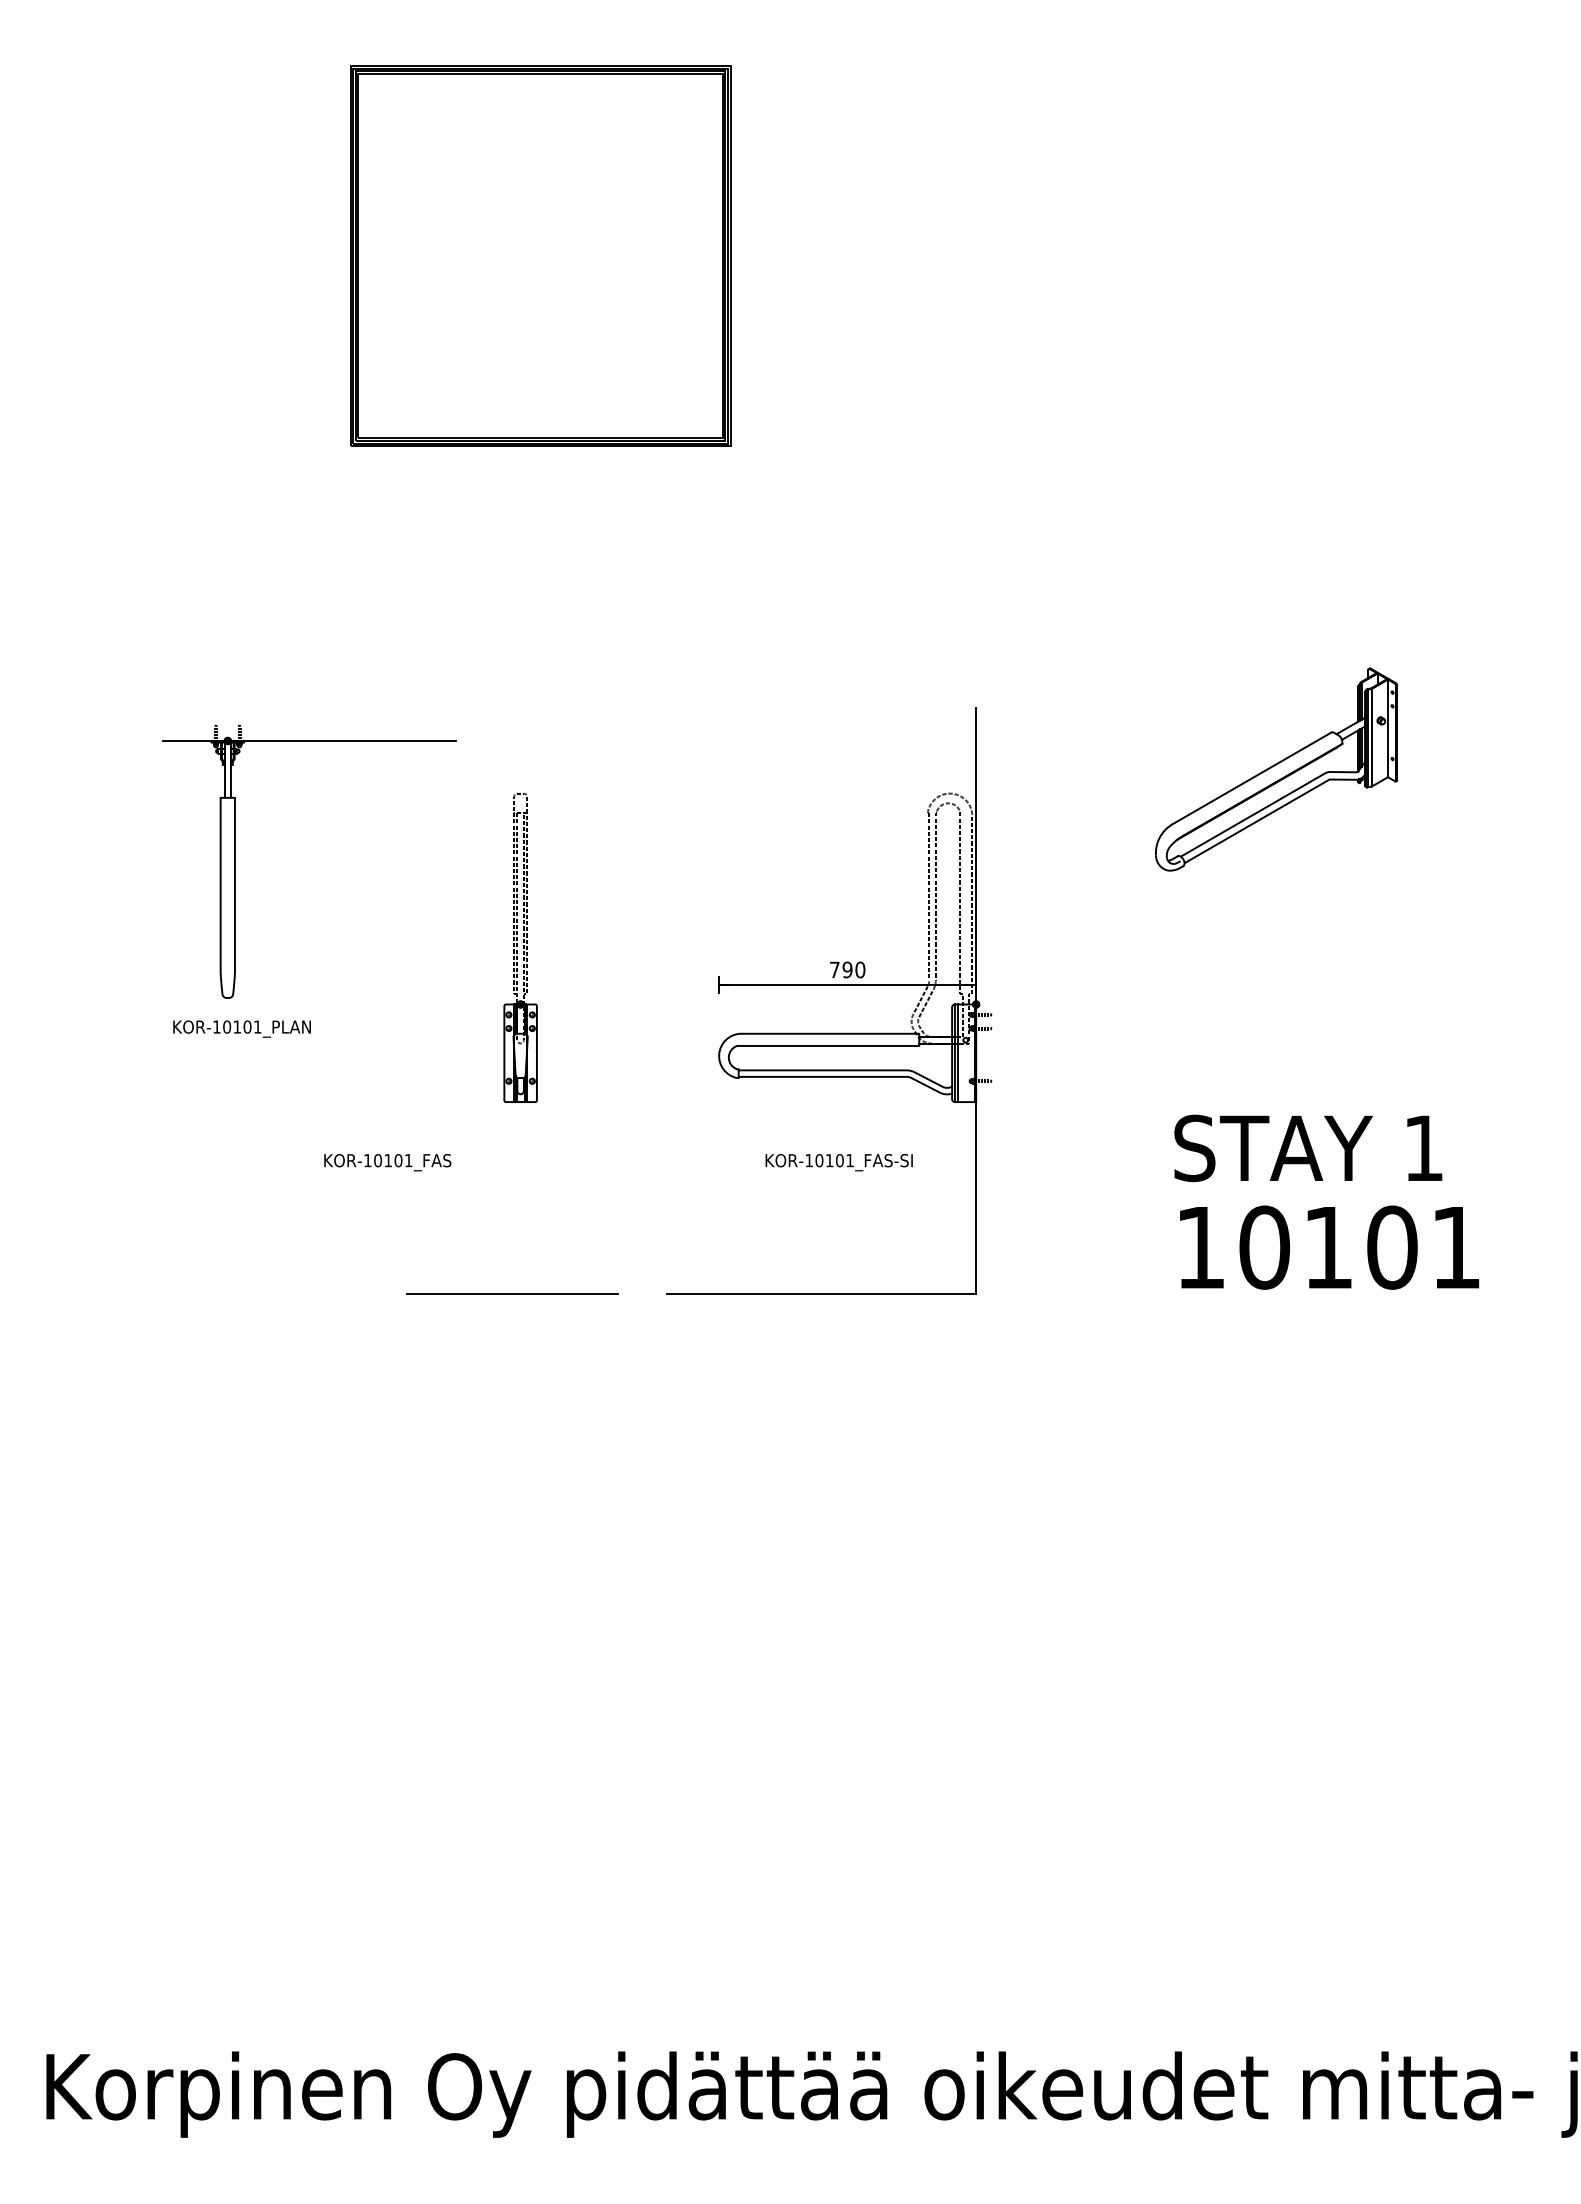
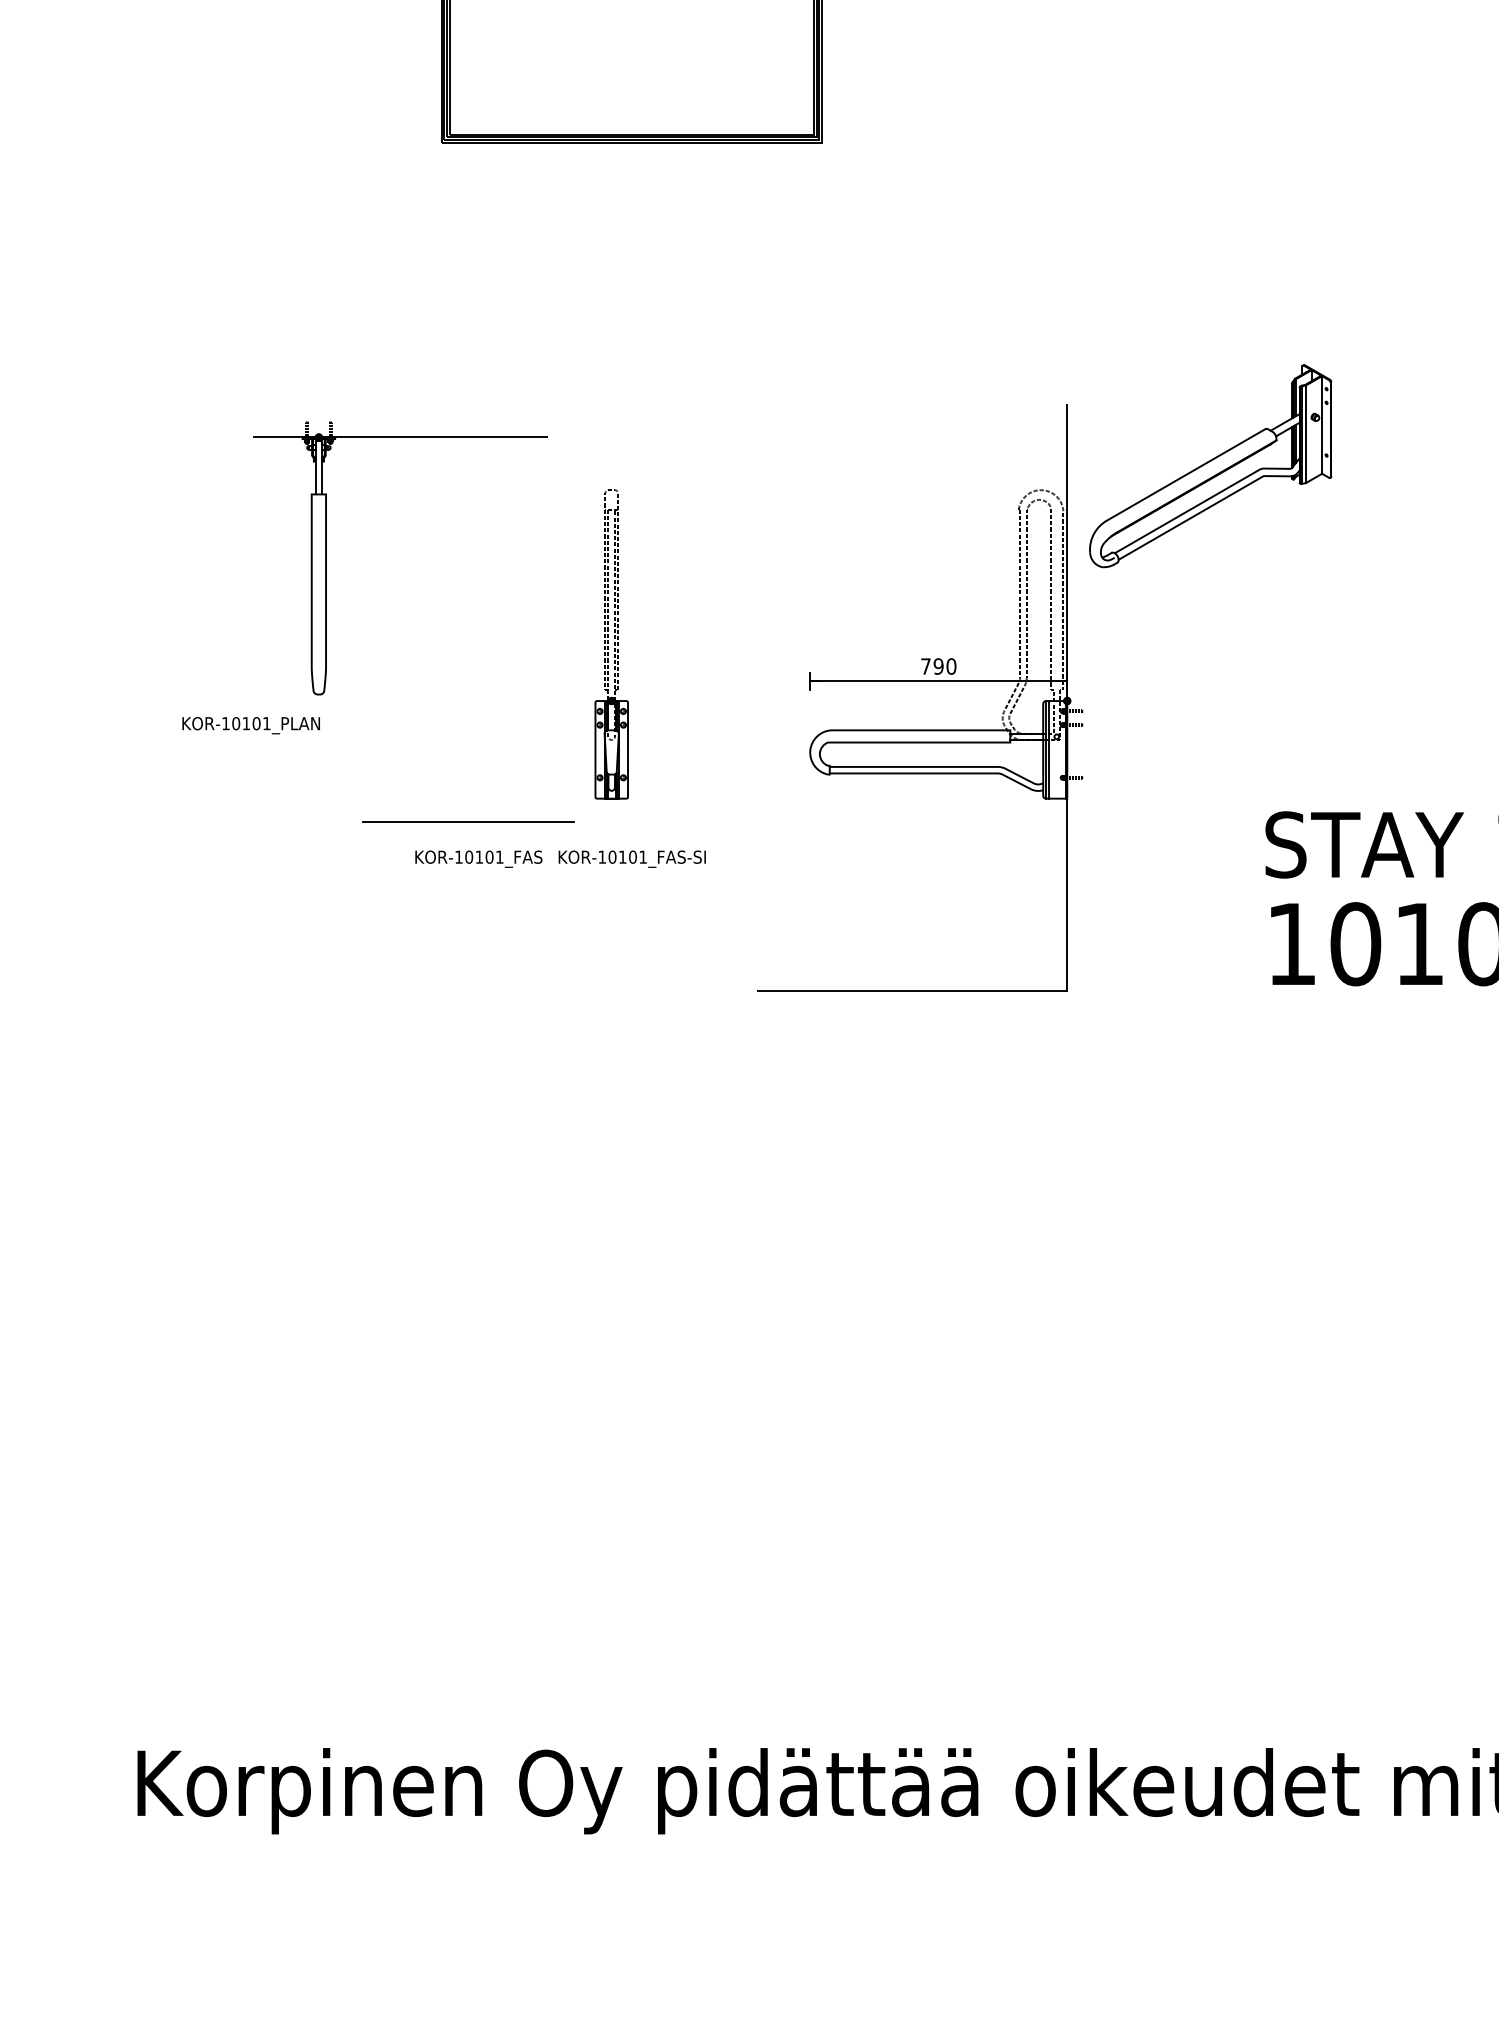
part: (1276, 769) -> (1210, 466), moved
text: (241, 1028) -> (250, 725), moved
text: (838, 1162) -> (631, 859), moved
line: (512, 1293) -> (468, 821), moved

